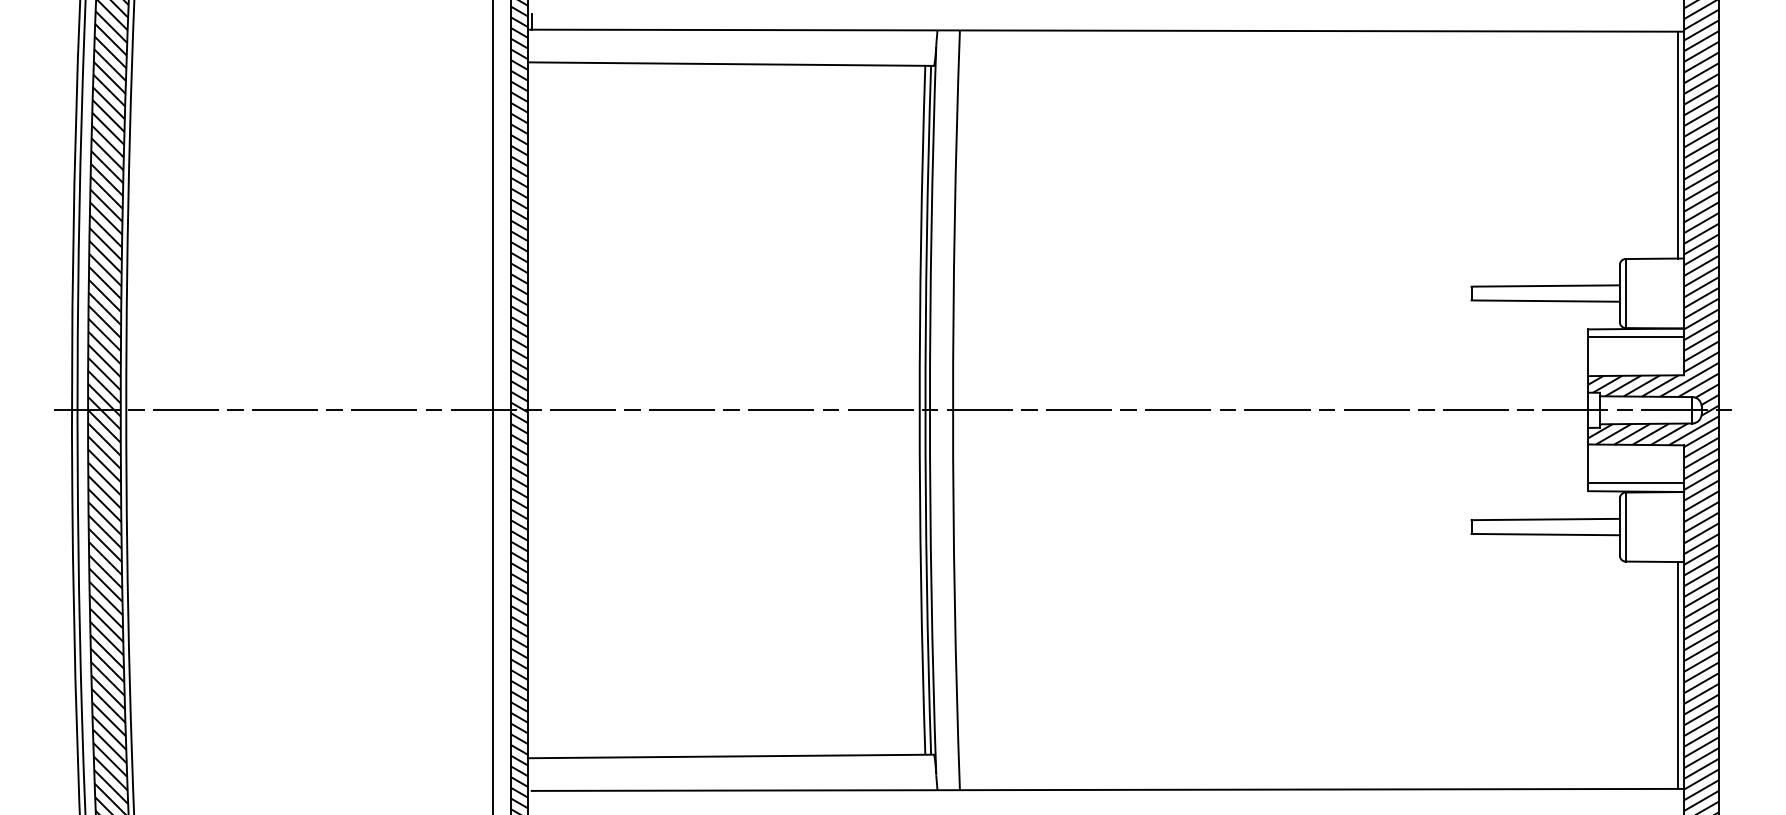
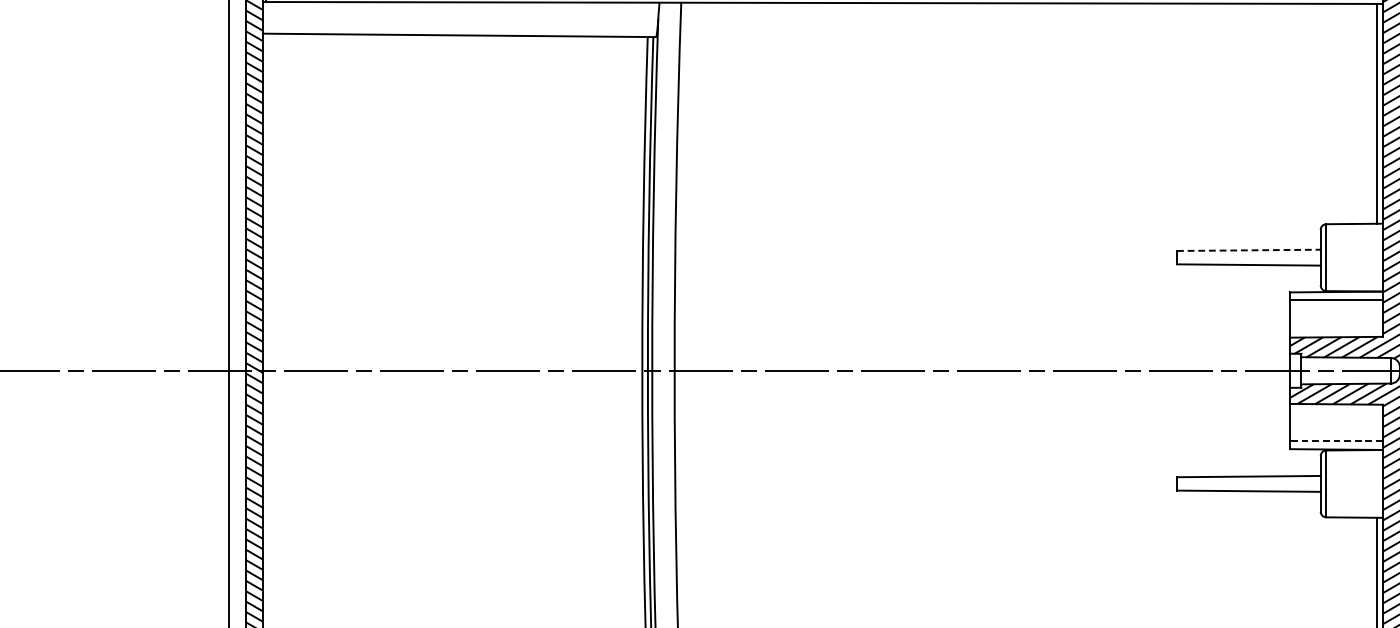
line: (1546, 285) -> (1249, 249), solid -> dashed
line: (1636, 483) -> (1336, 441), solid -> dashed

